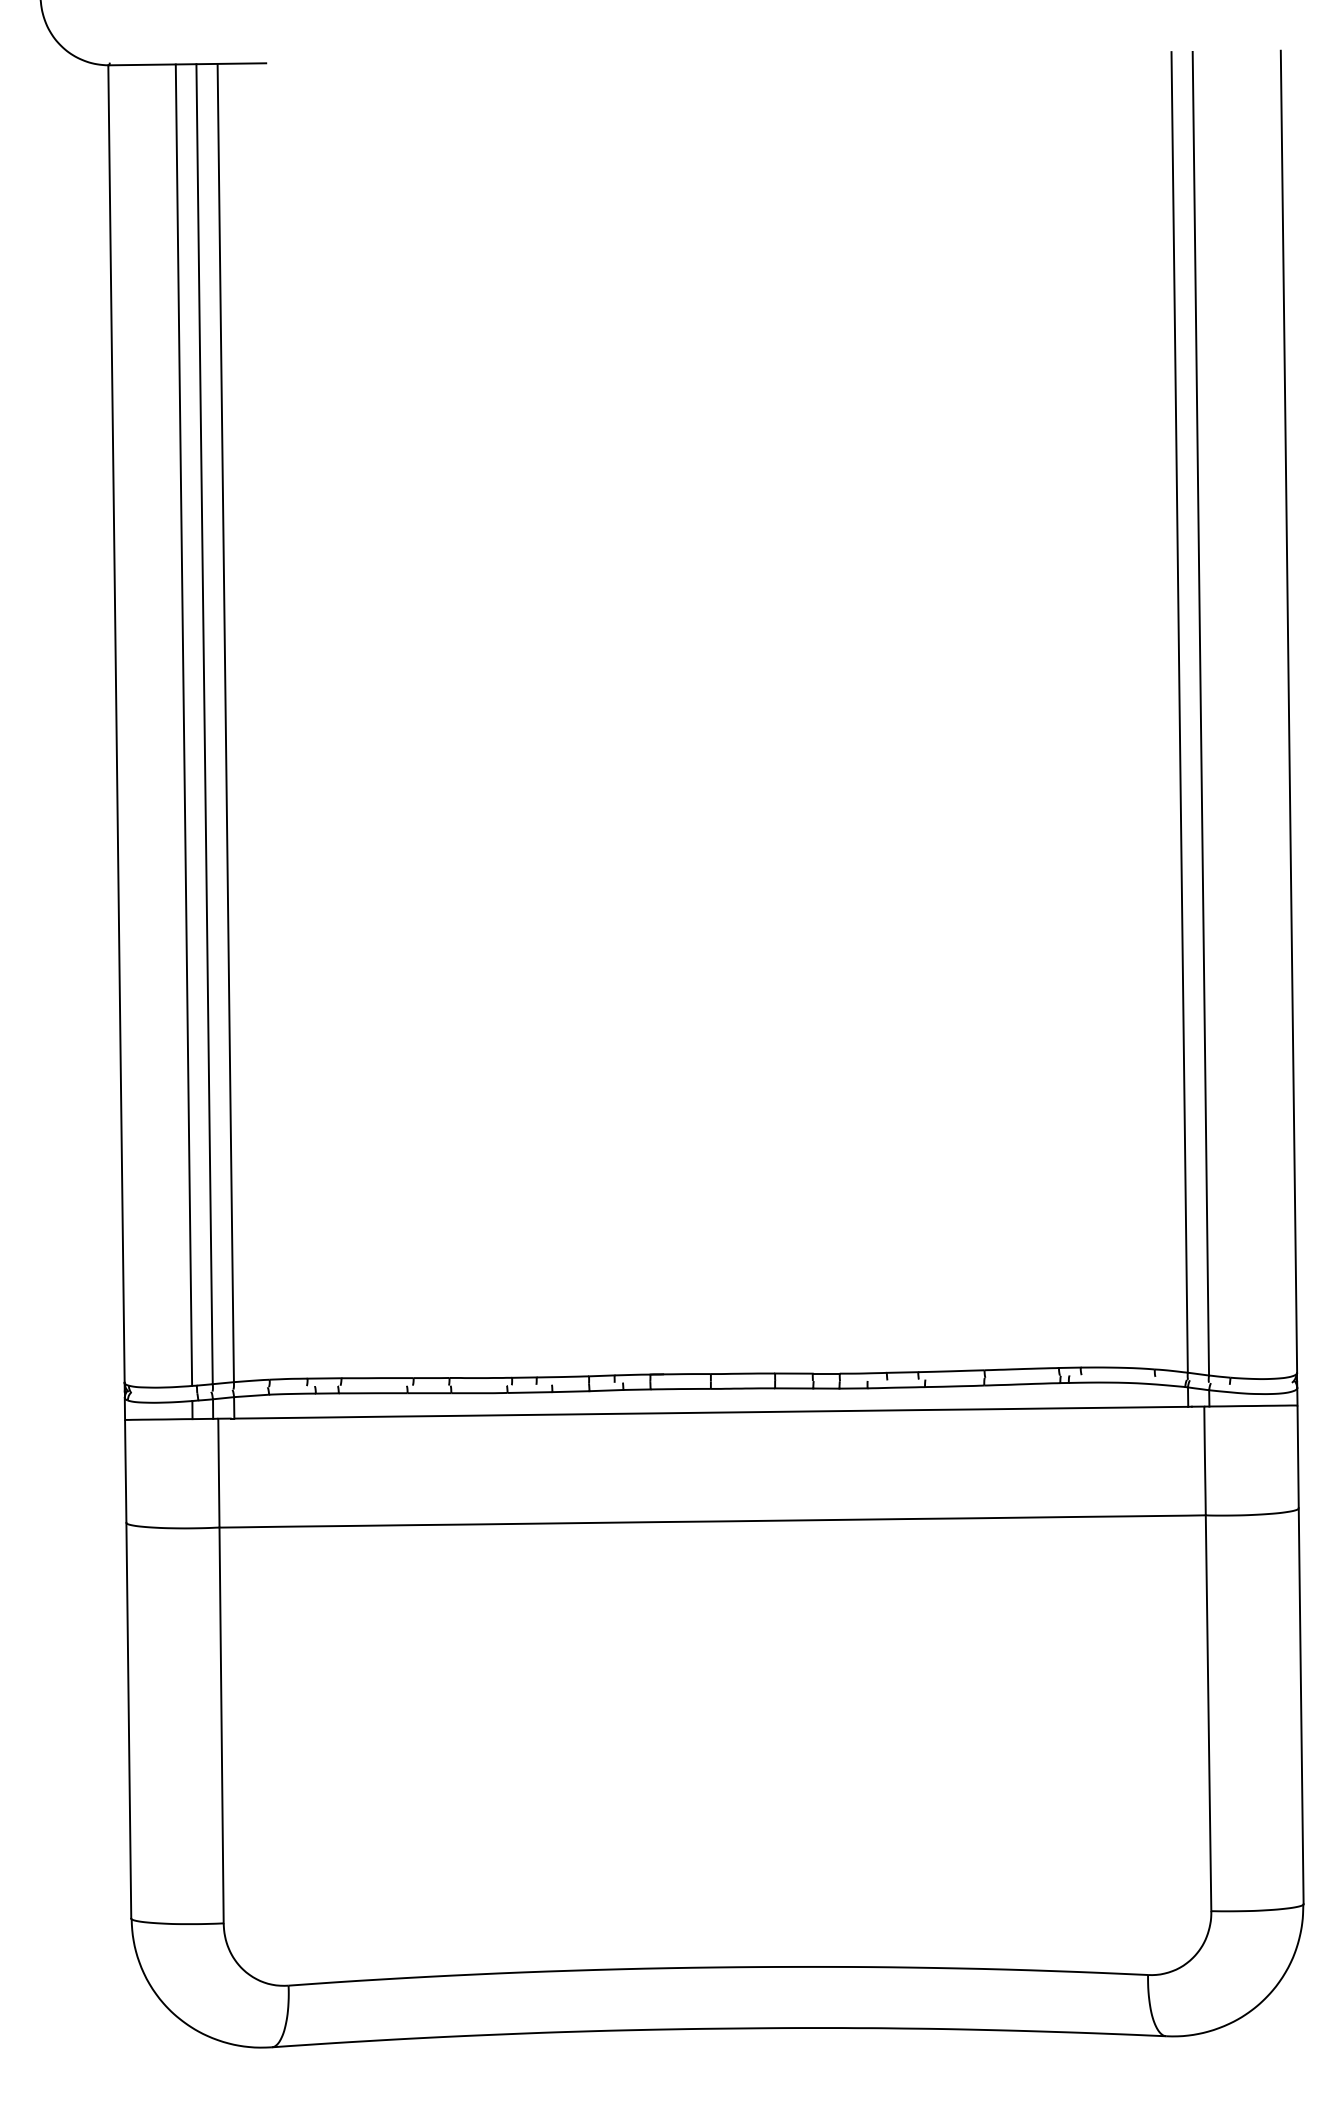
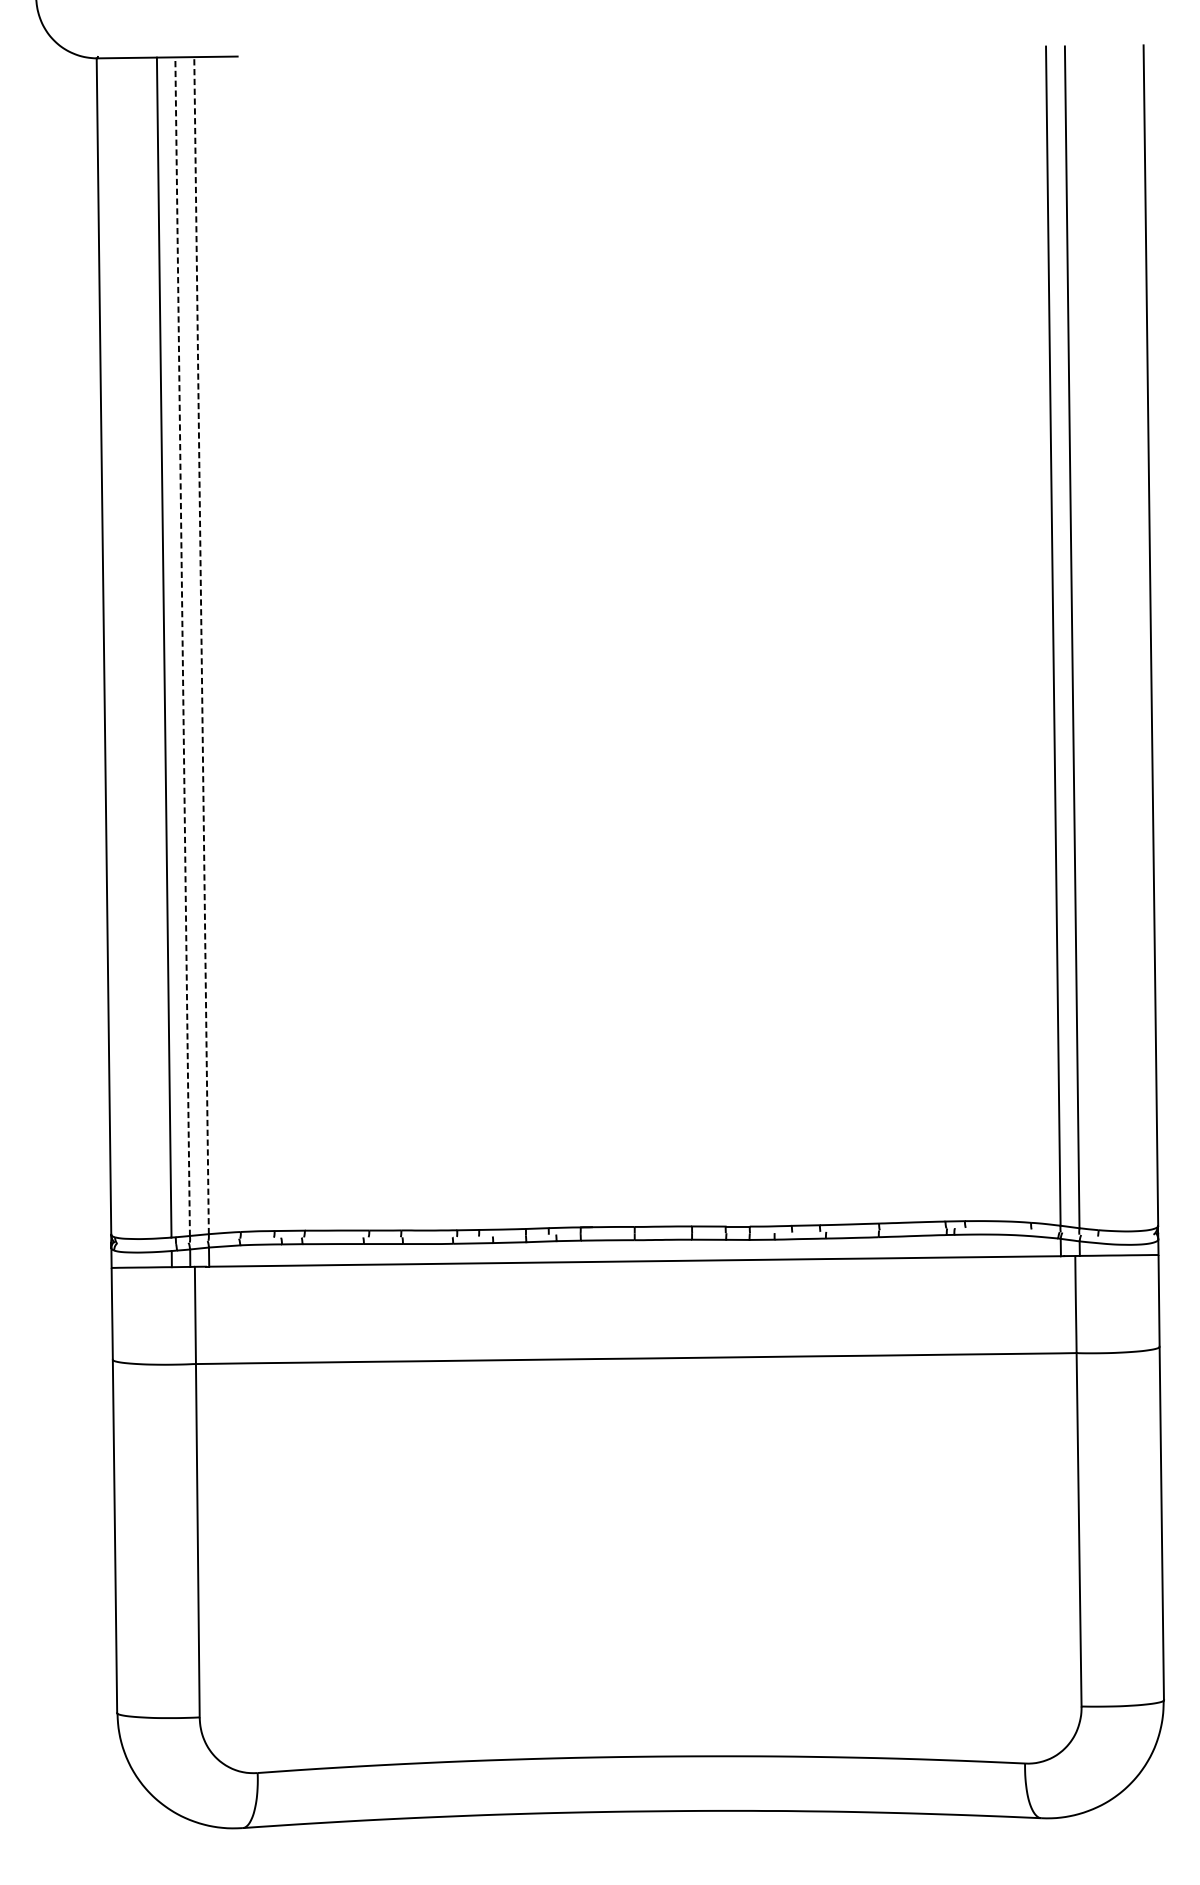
line: (225, 722) -> (201, 645), solid -> dashed
line: (204, 723) -> (182, 646), solid -> dashed

